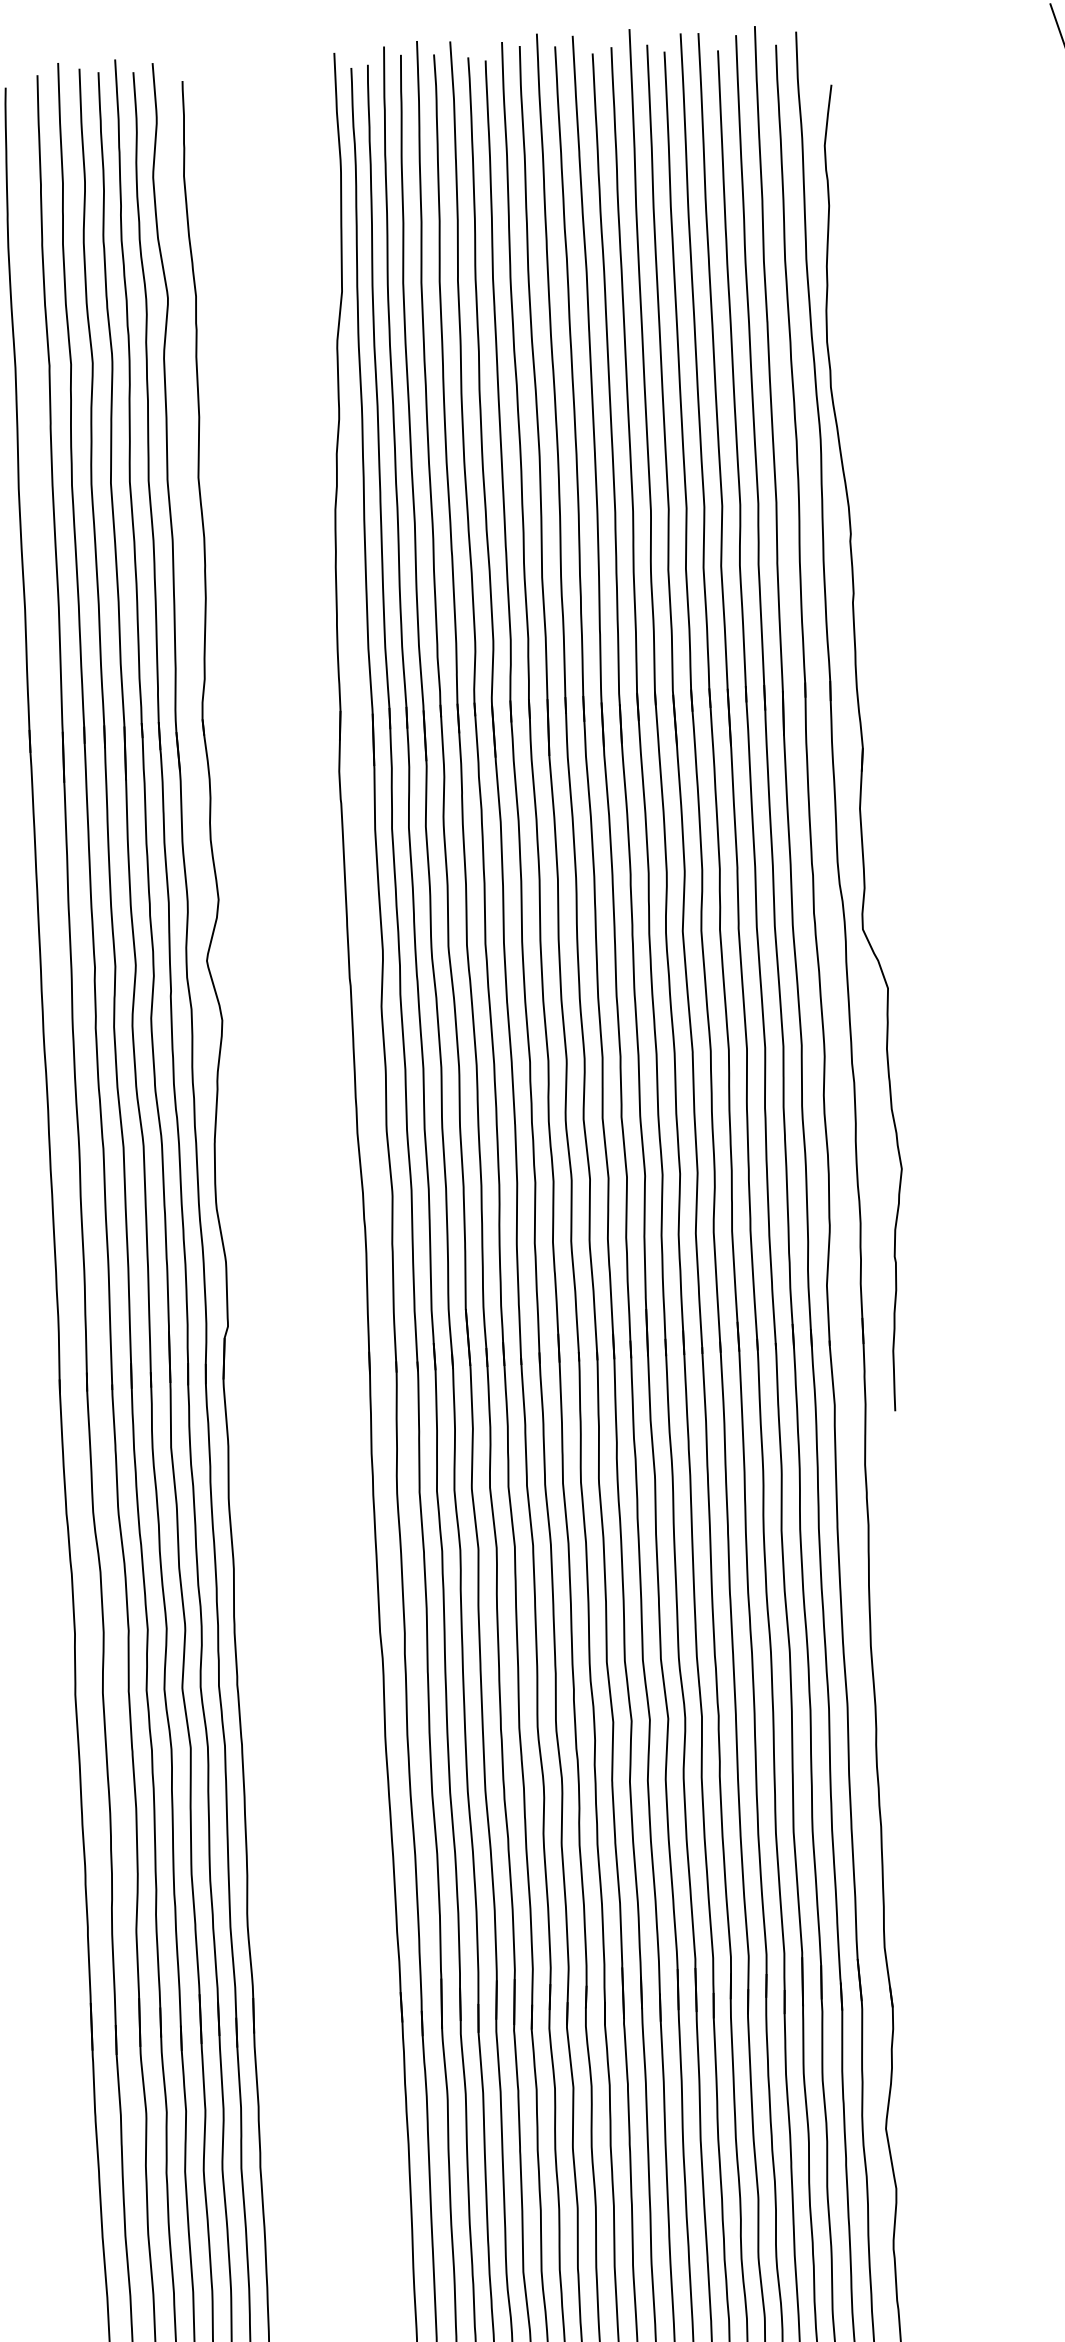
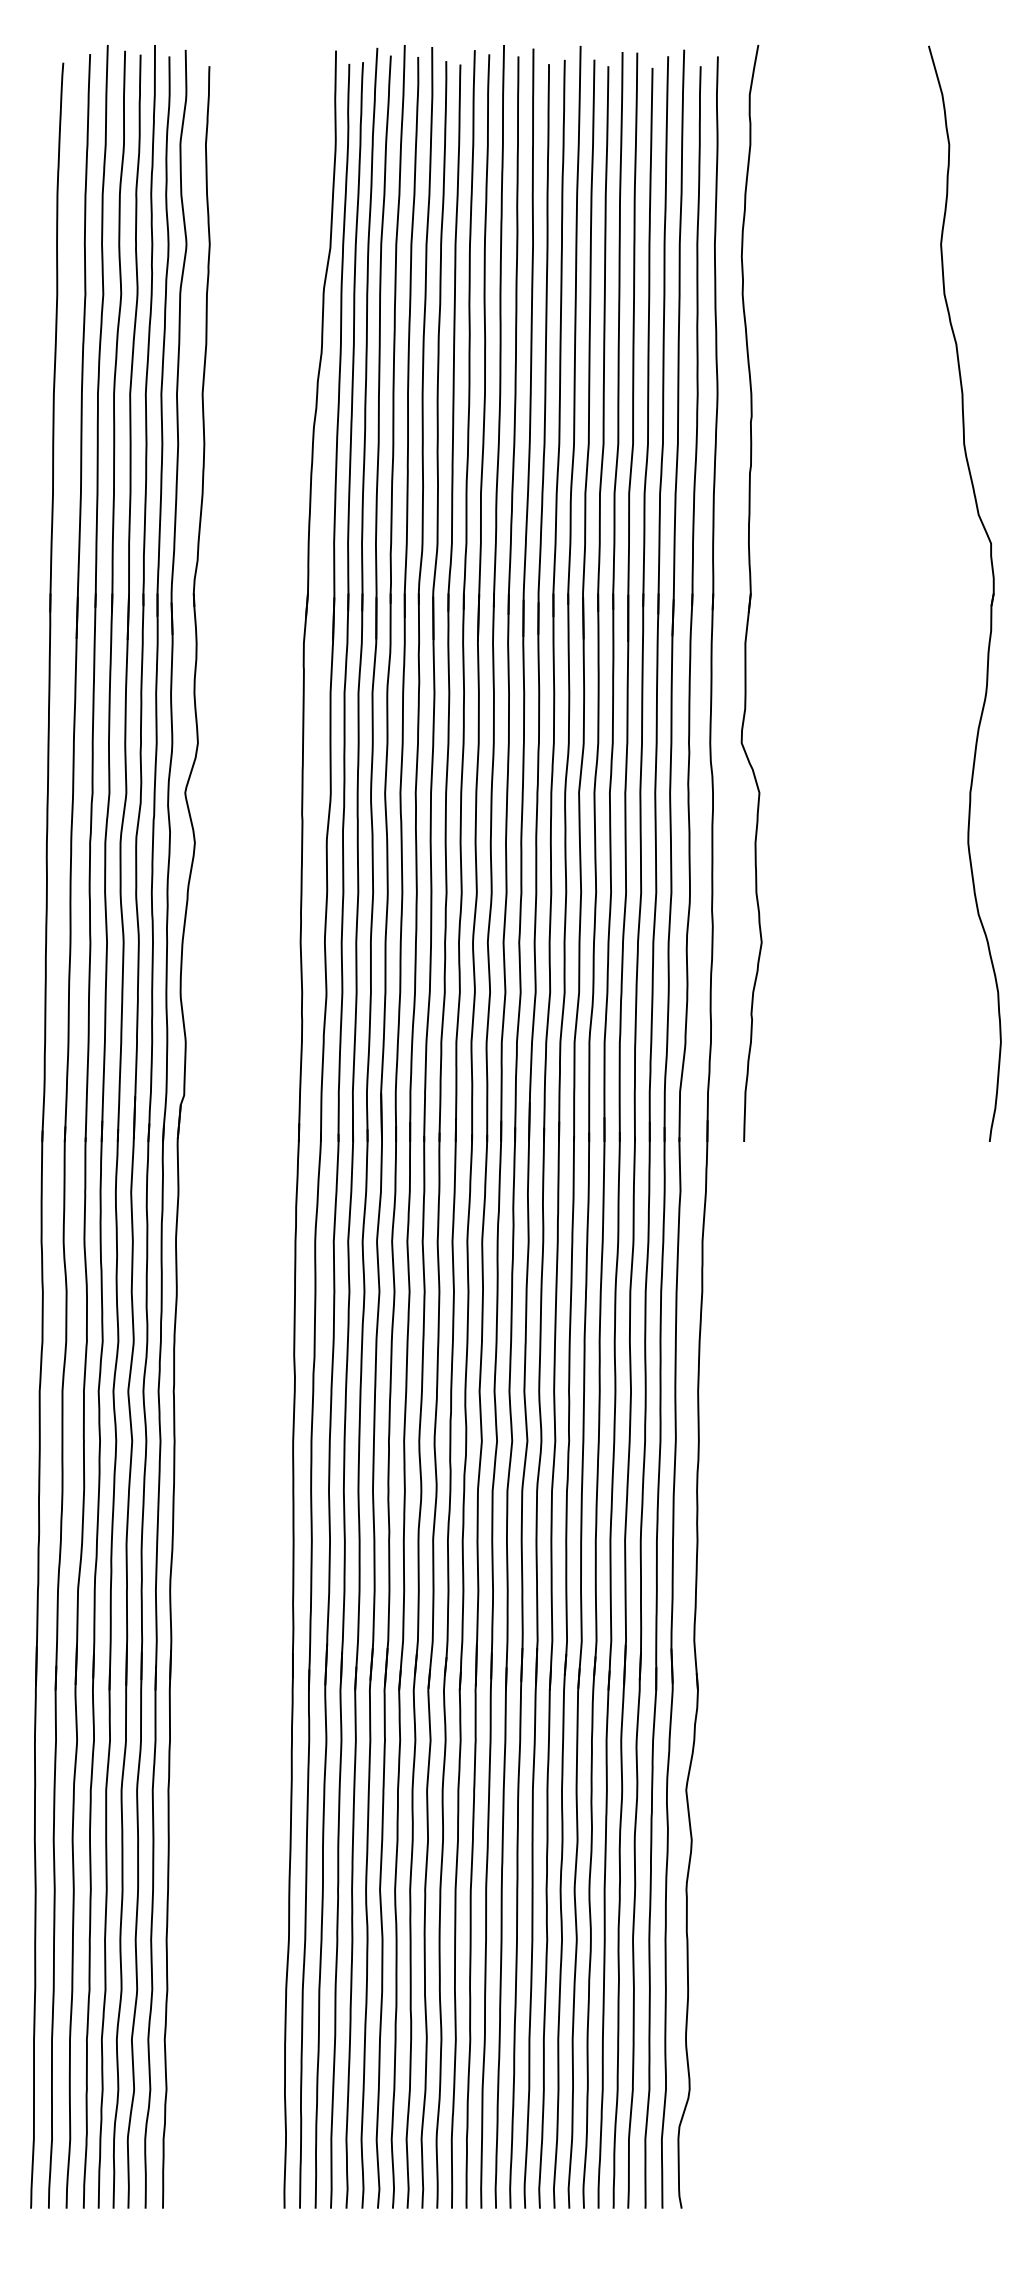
part: (863, 748) -> (751, 593), moved

